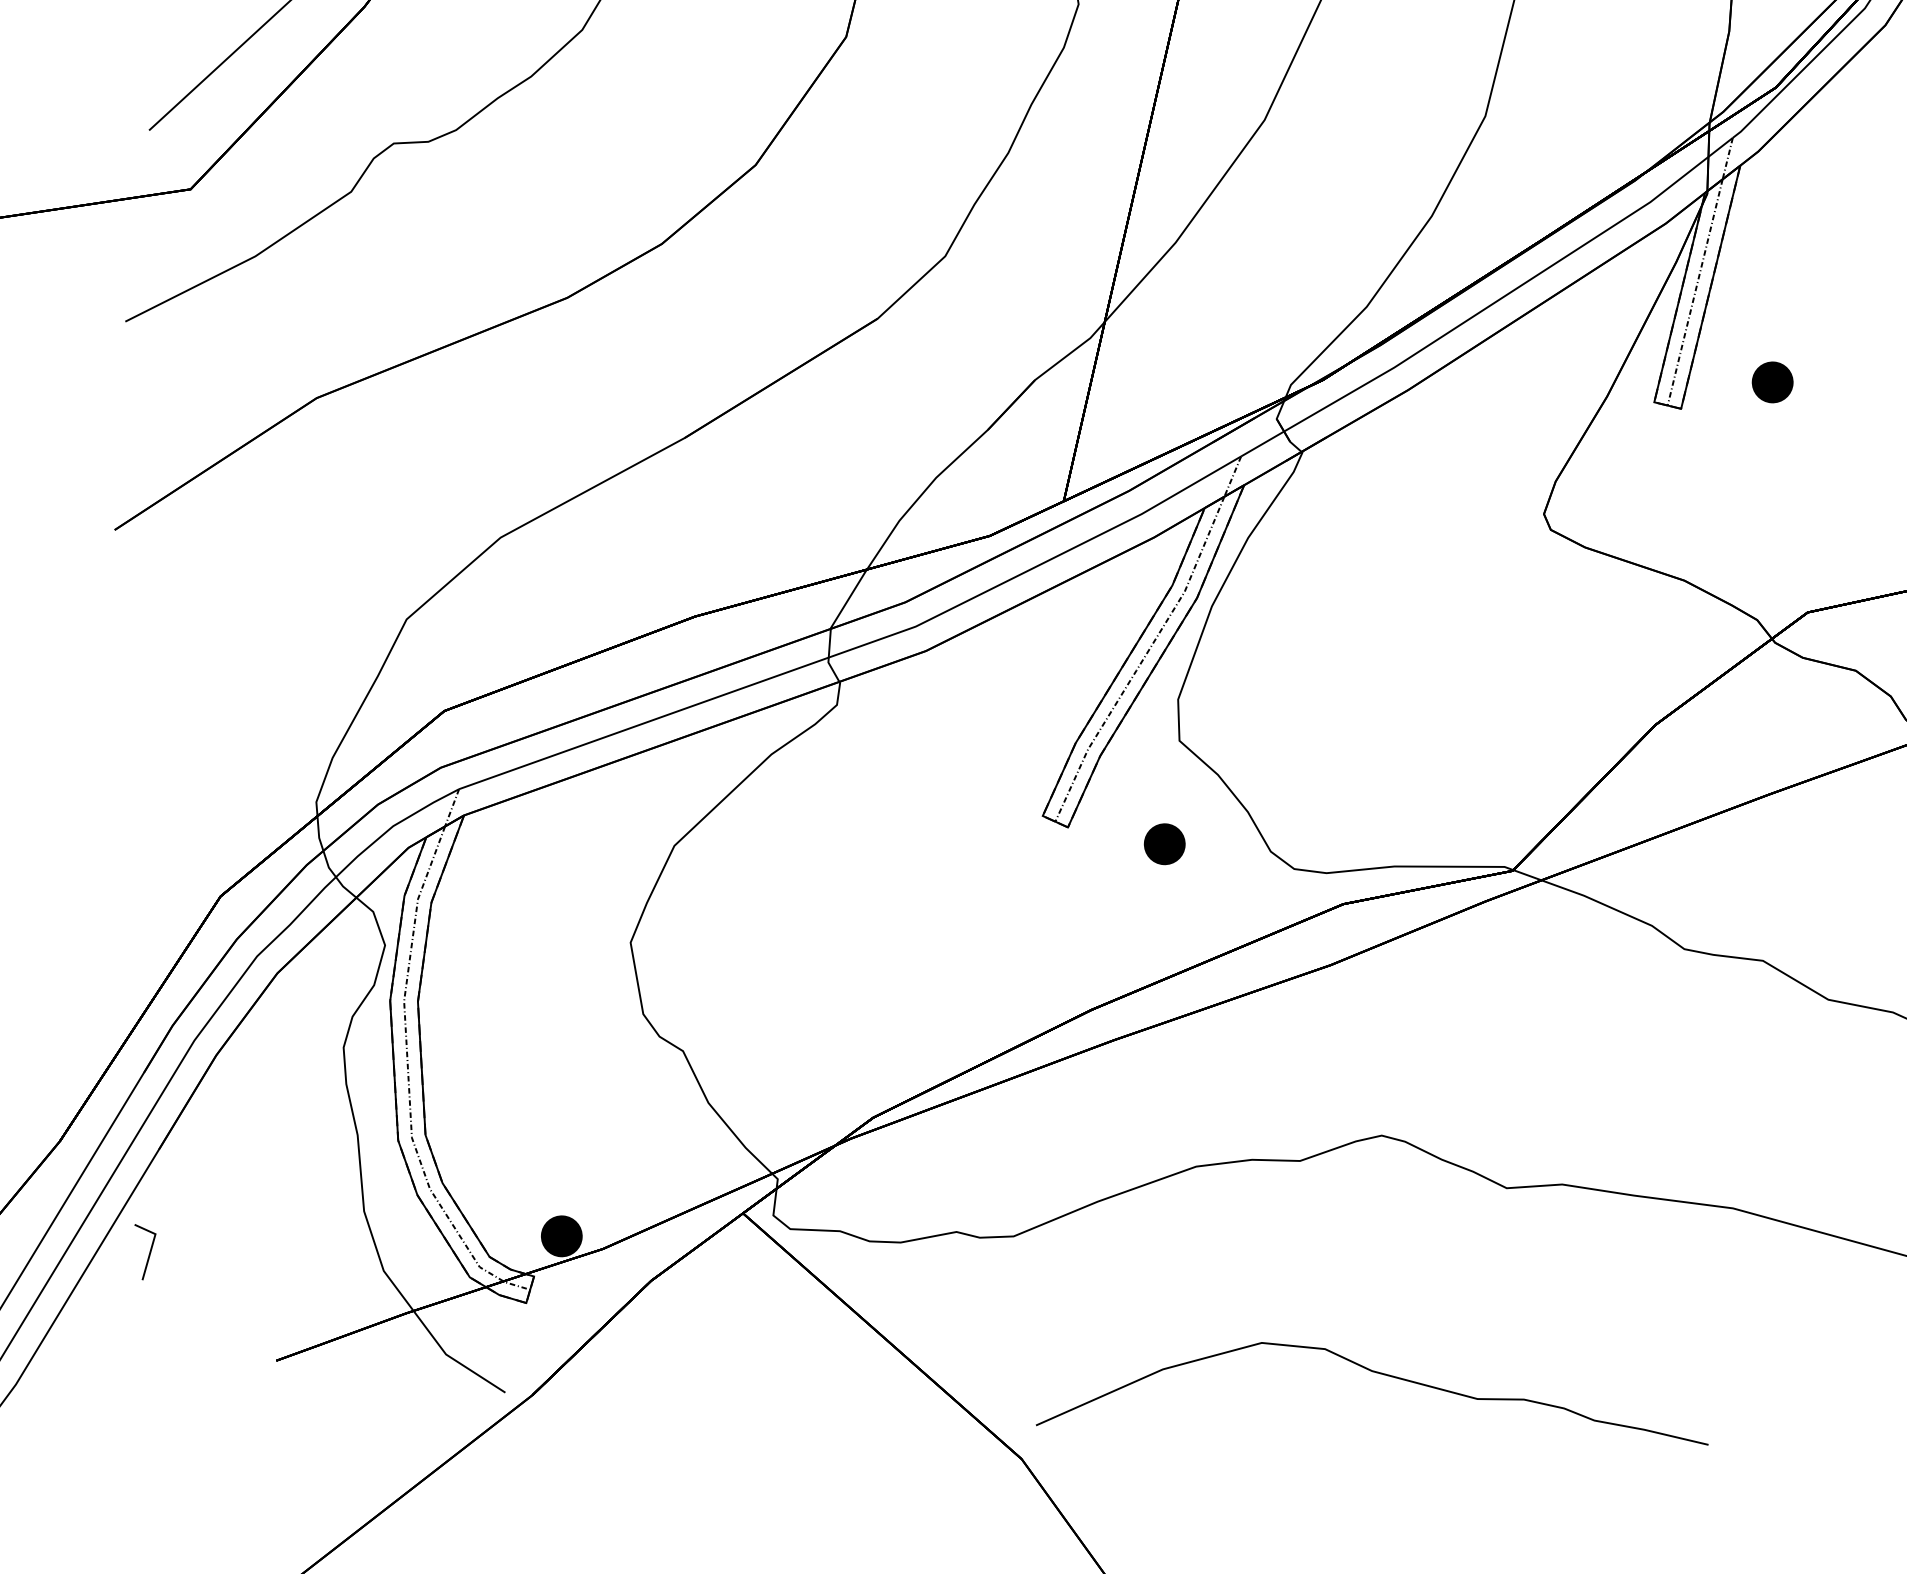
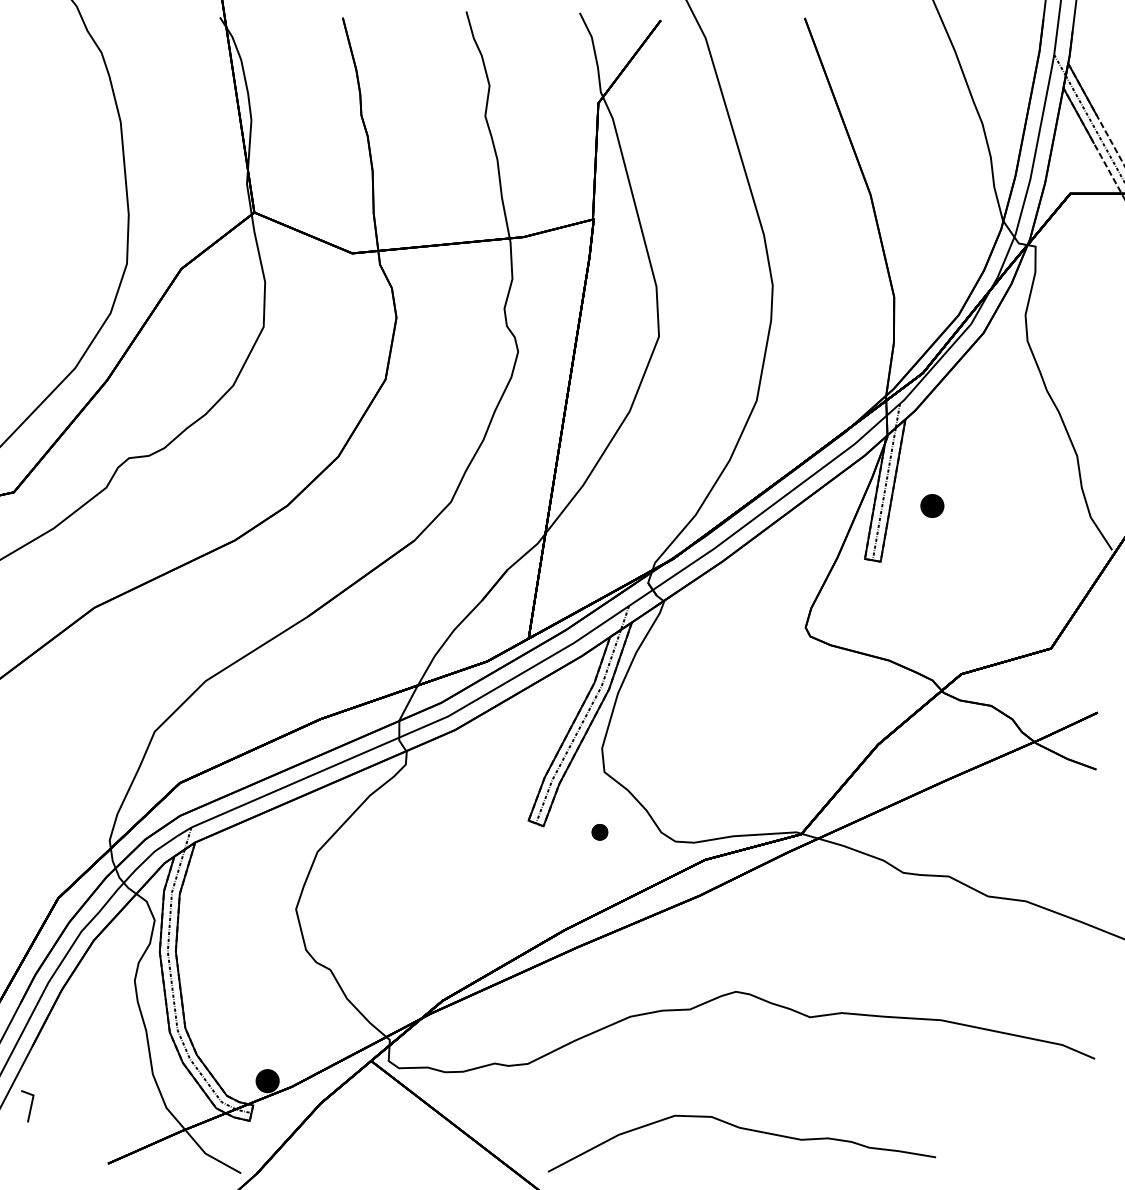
part: (1772, 381) -> (932, 505), moved
part: (1163, 844) -> (599, 832), size x0.7

